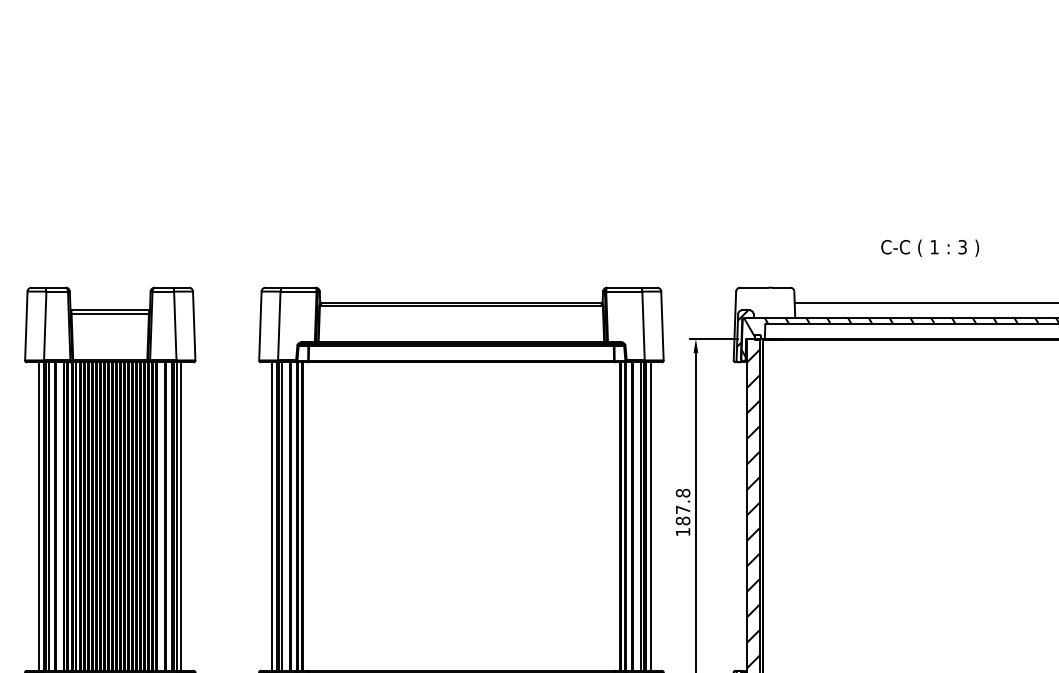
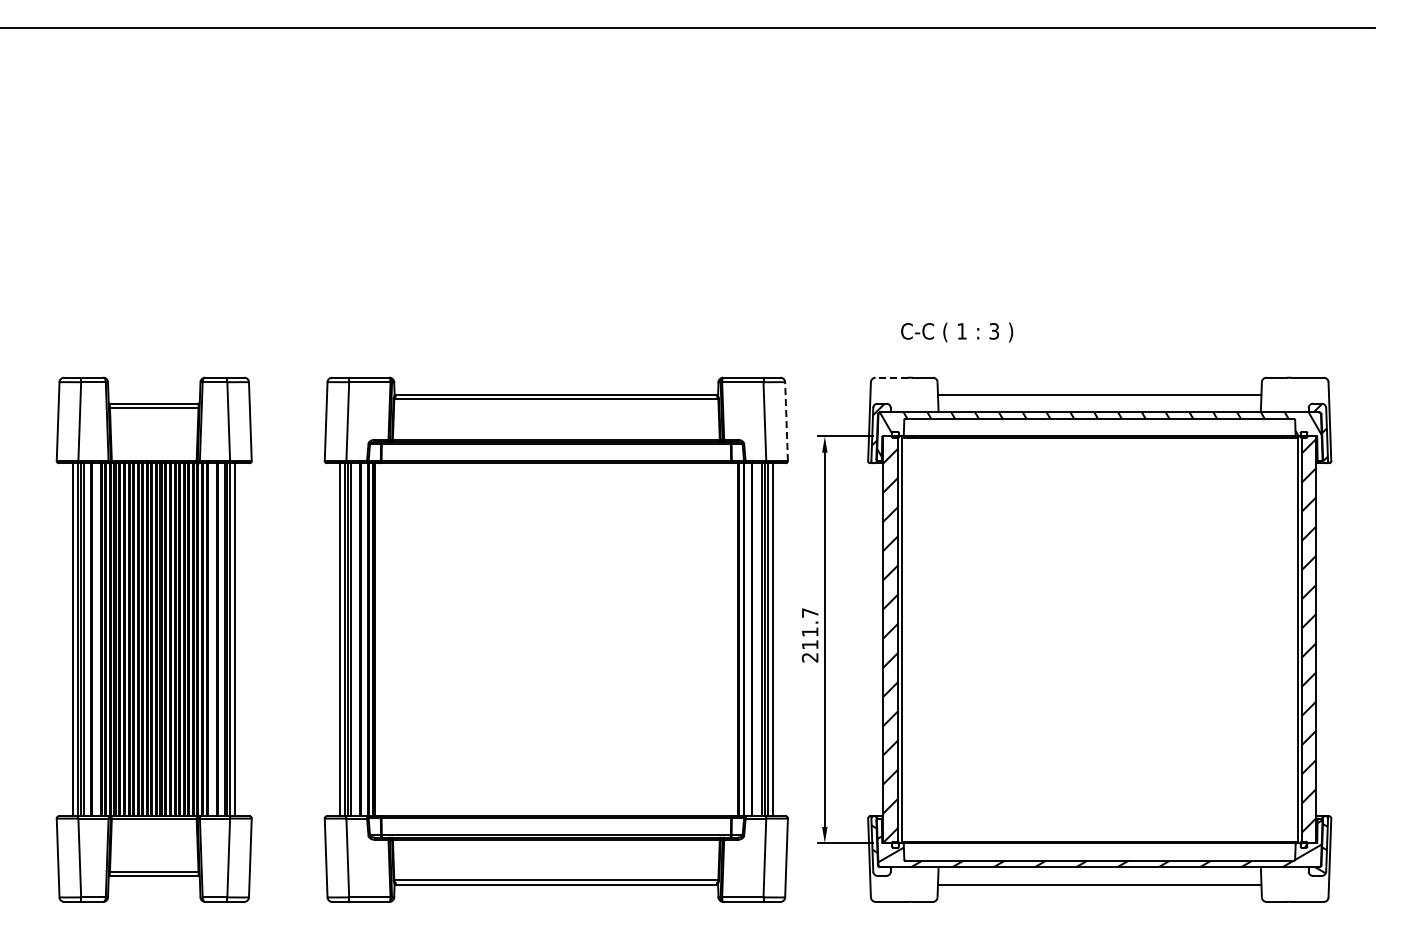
text: (930, 248) -> (957, 332), moved
line: (754, 287) -> (891, 377), solid -> dashed
line: (662, 325) -> (786, 421), solid -> dashed
text: (682, 512) -> (809, 635), 187.8 -> 211.7

